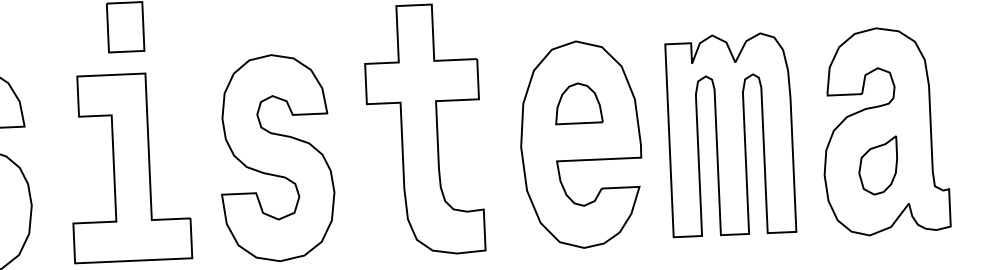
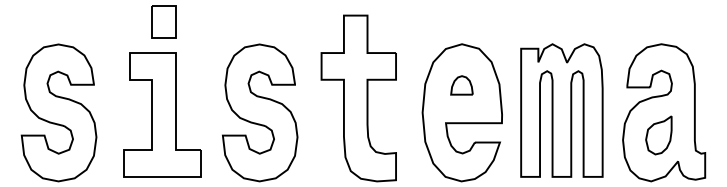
part: (577, 103) -> (461, 85), size x0.7

